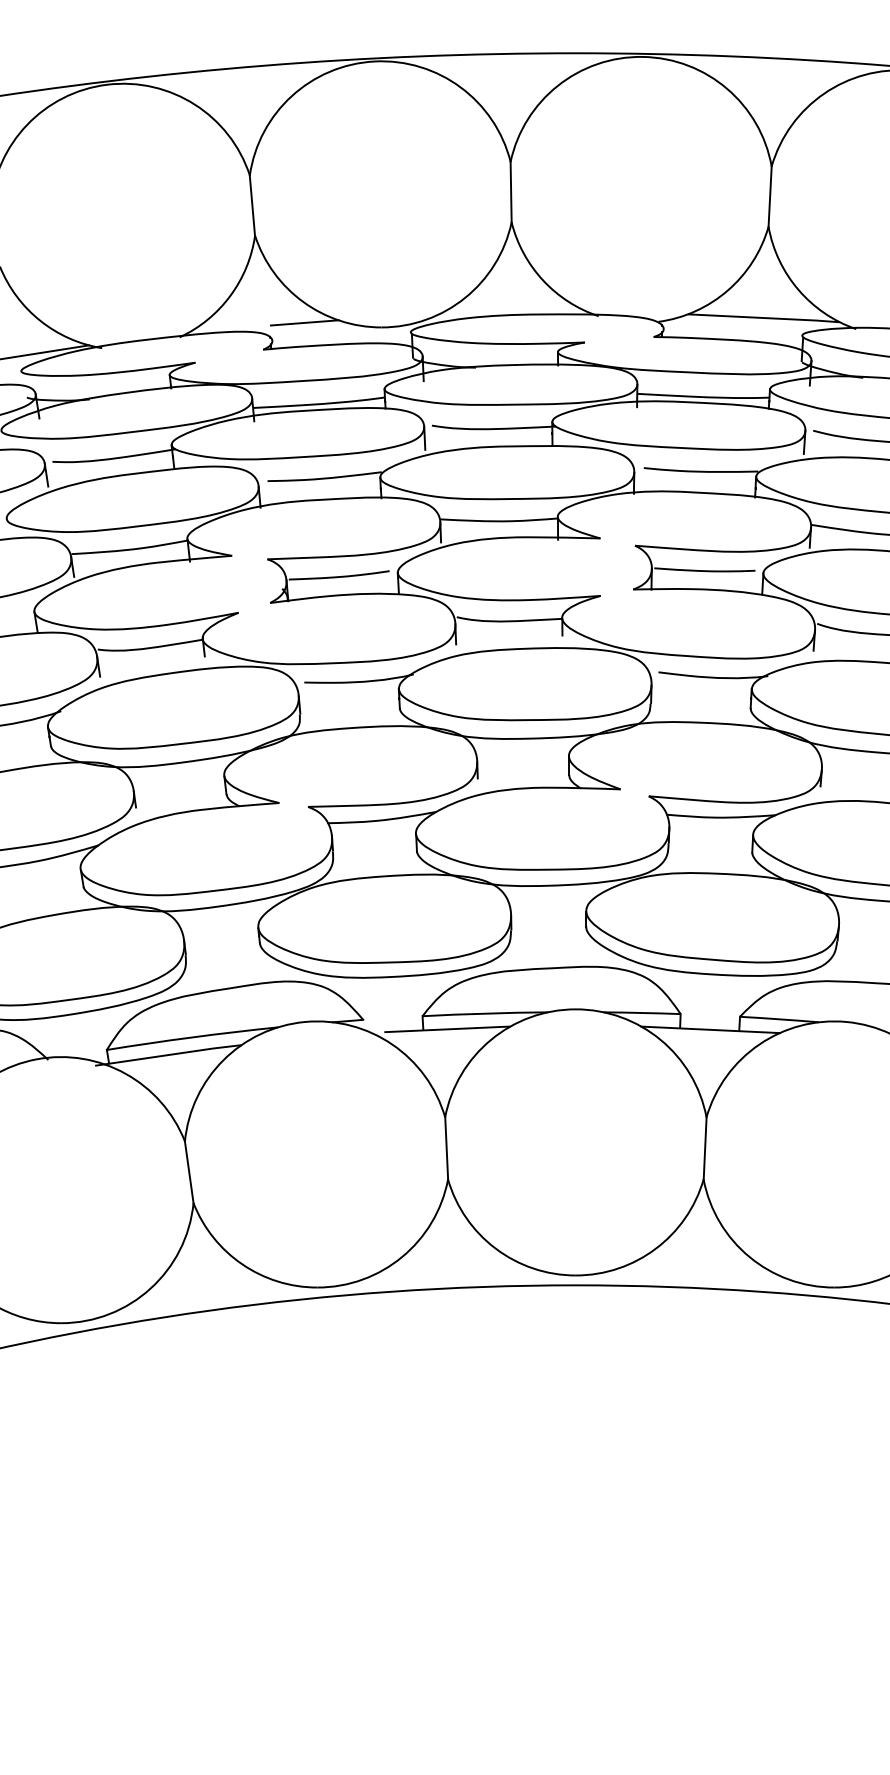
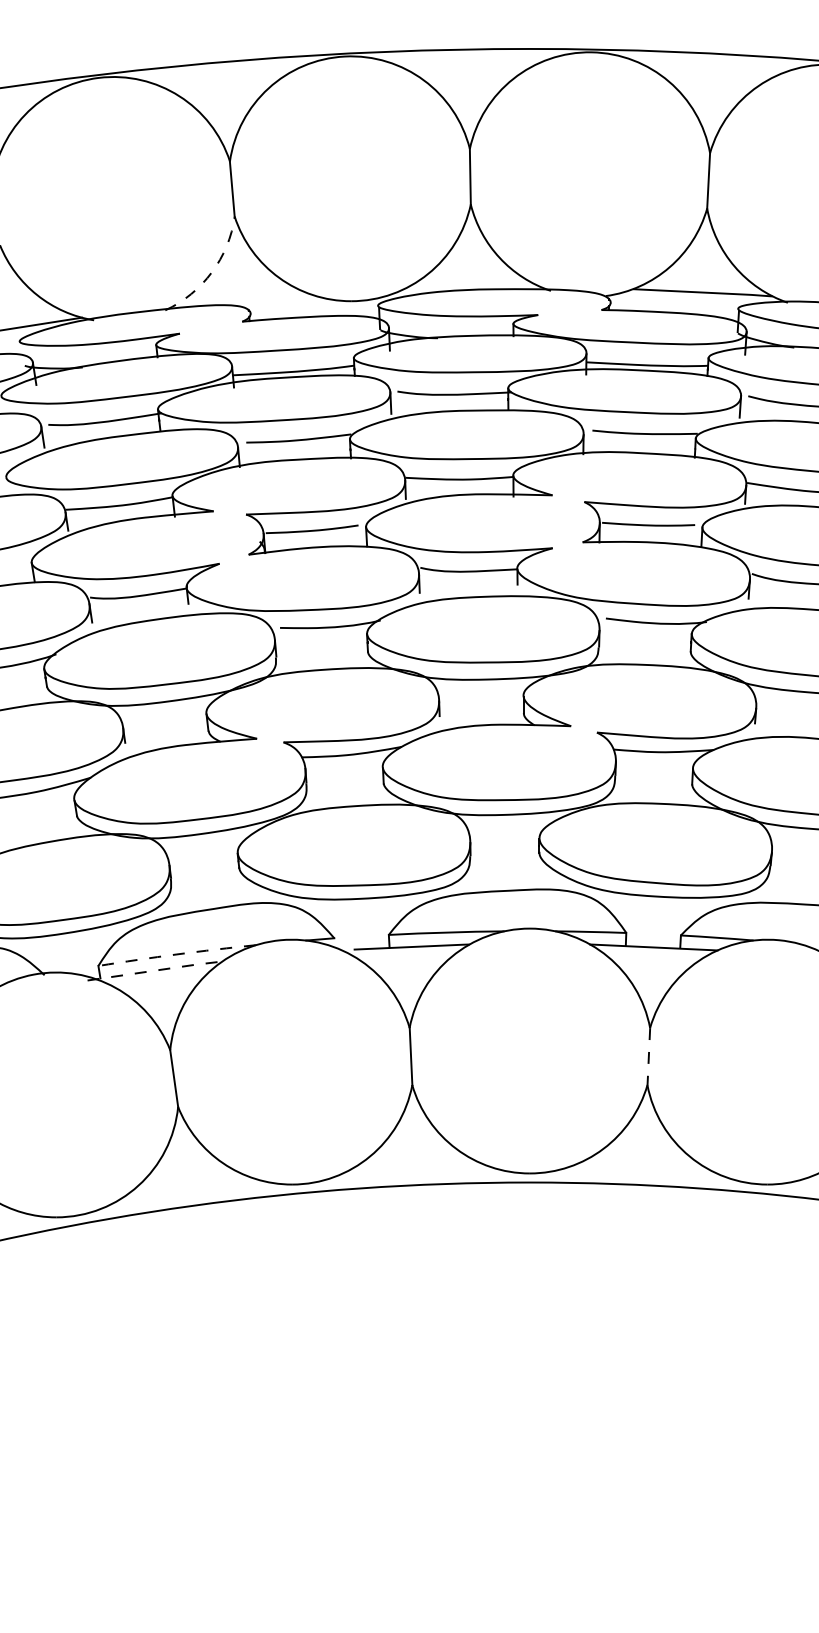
arc: (229, 296) -> (211, 272), solid -> dashed
line: (304, 322) -> (280, 296), removed
arc: (191, 1037) -> (176, 954), solid -> dashed
line: (168, 1054) -> (155, 970), solid -> dashed
line: (704, 1149) -> (648, 1057), solid -> dashed

